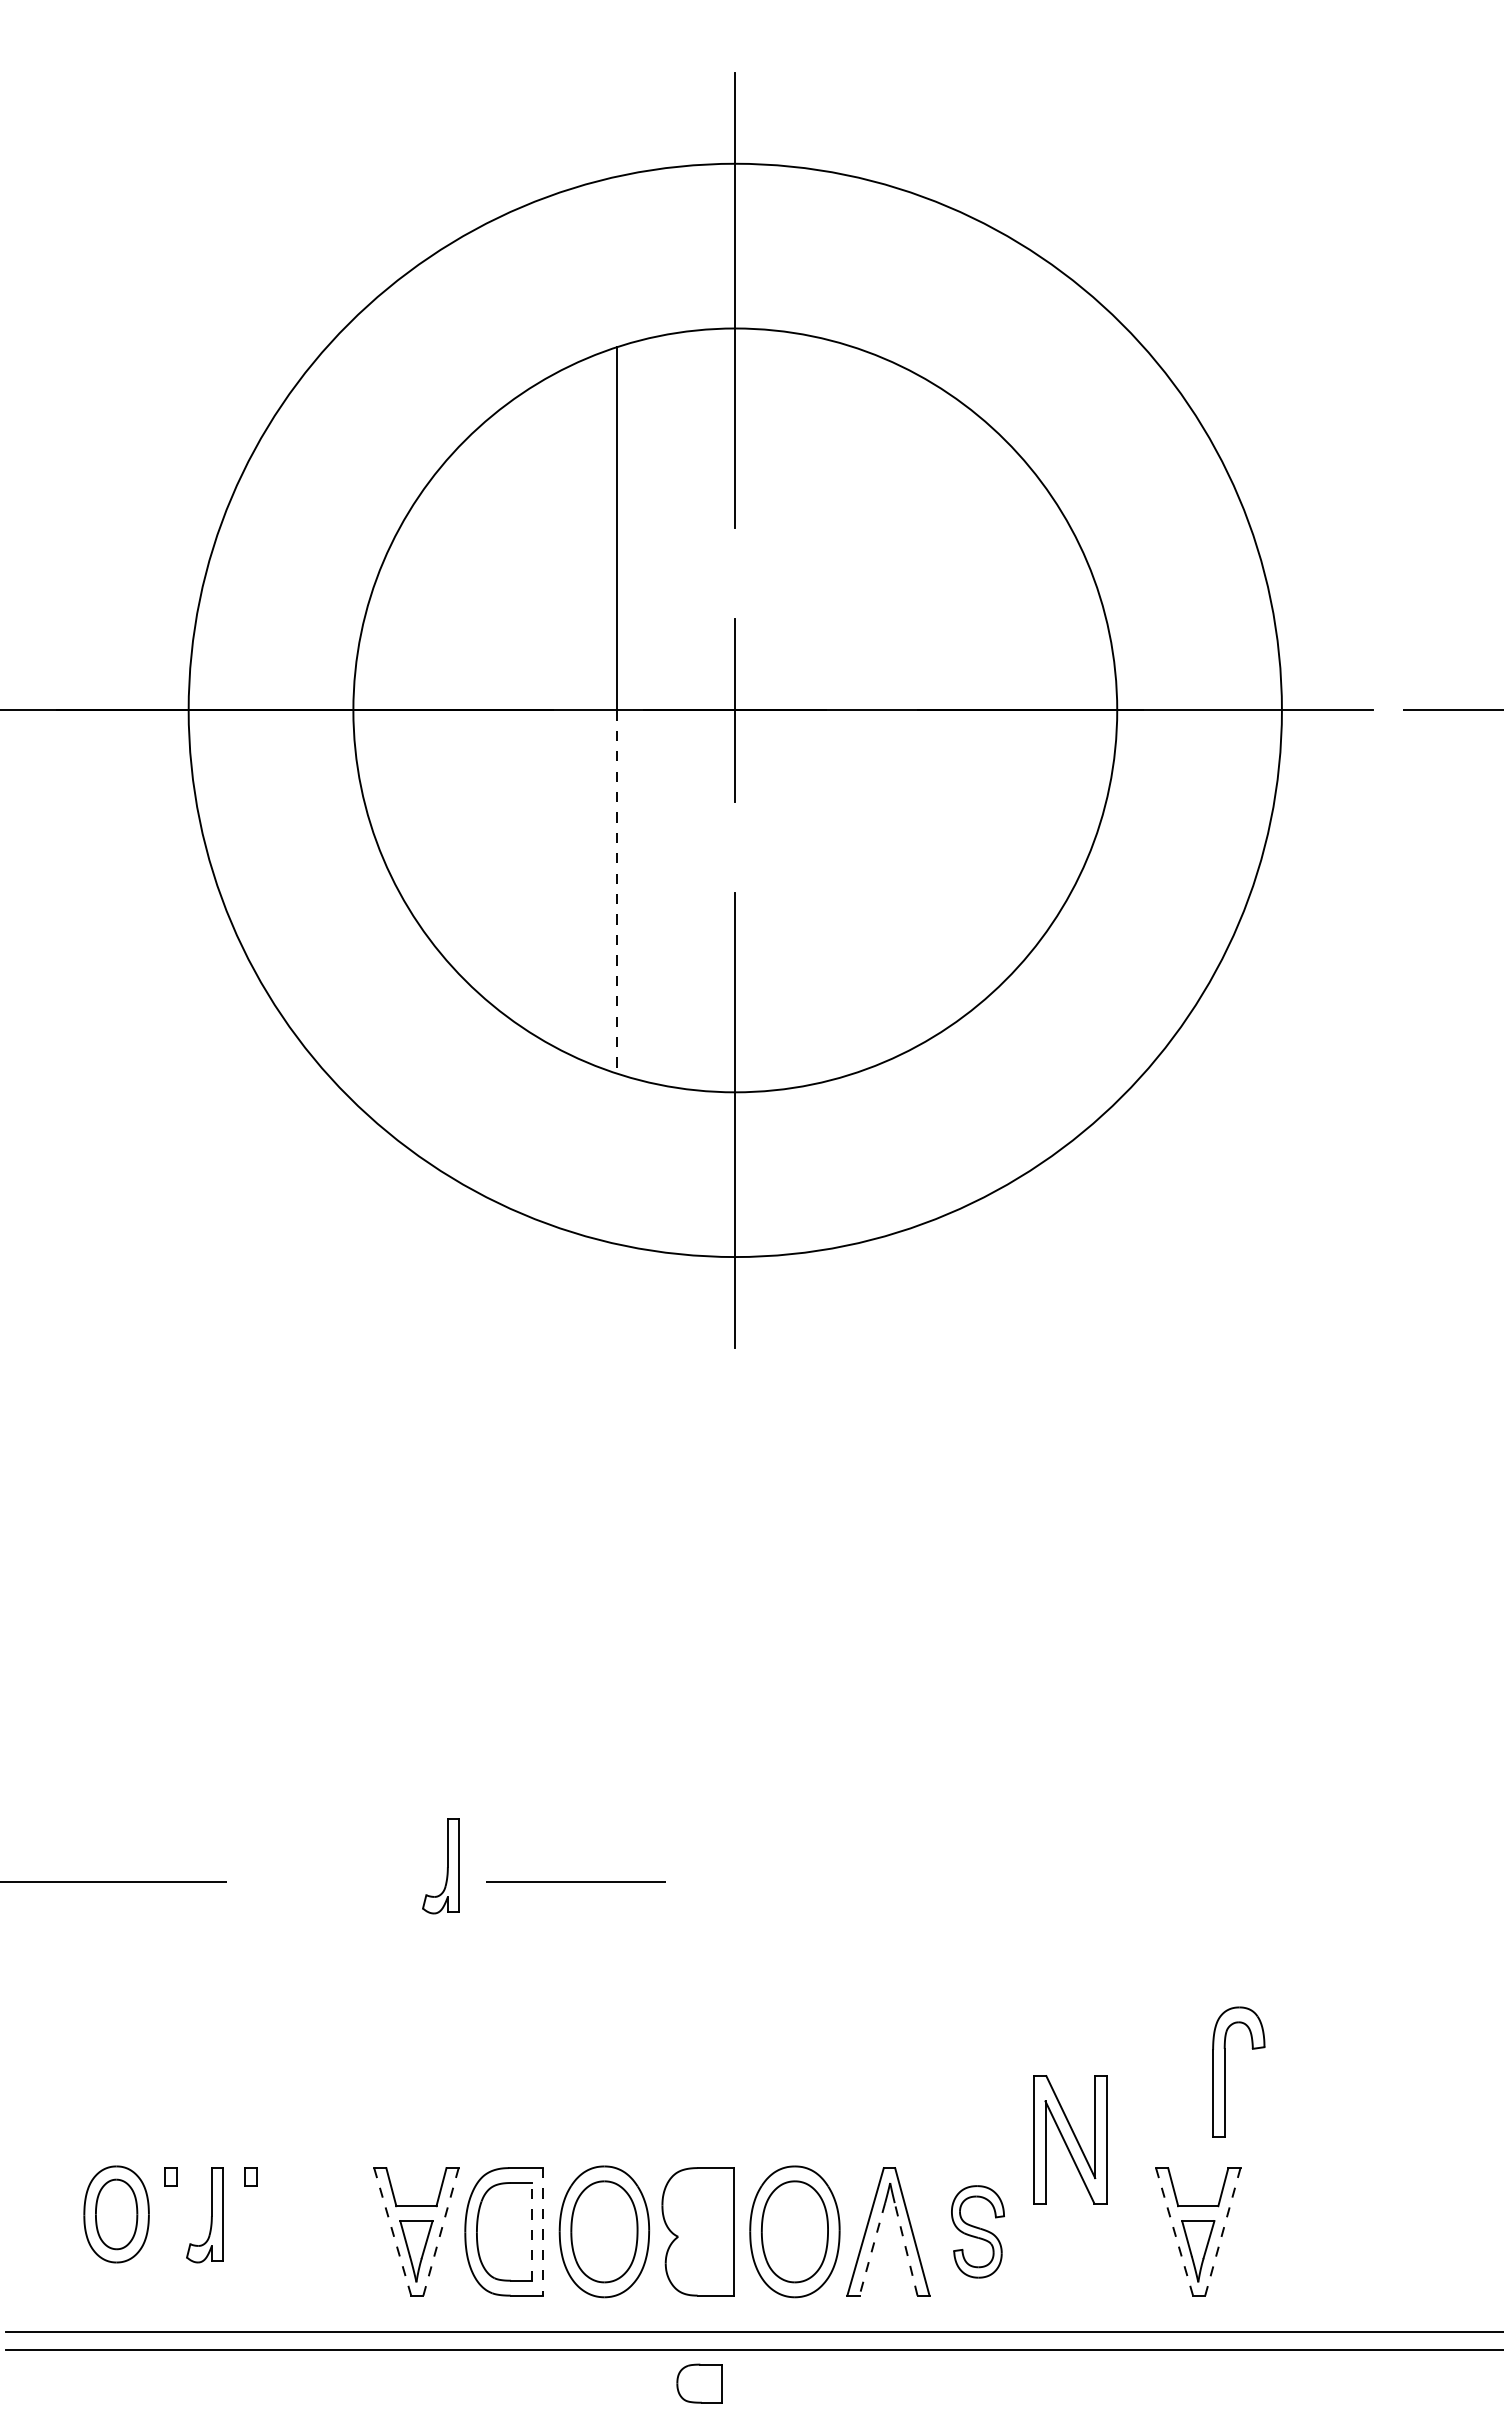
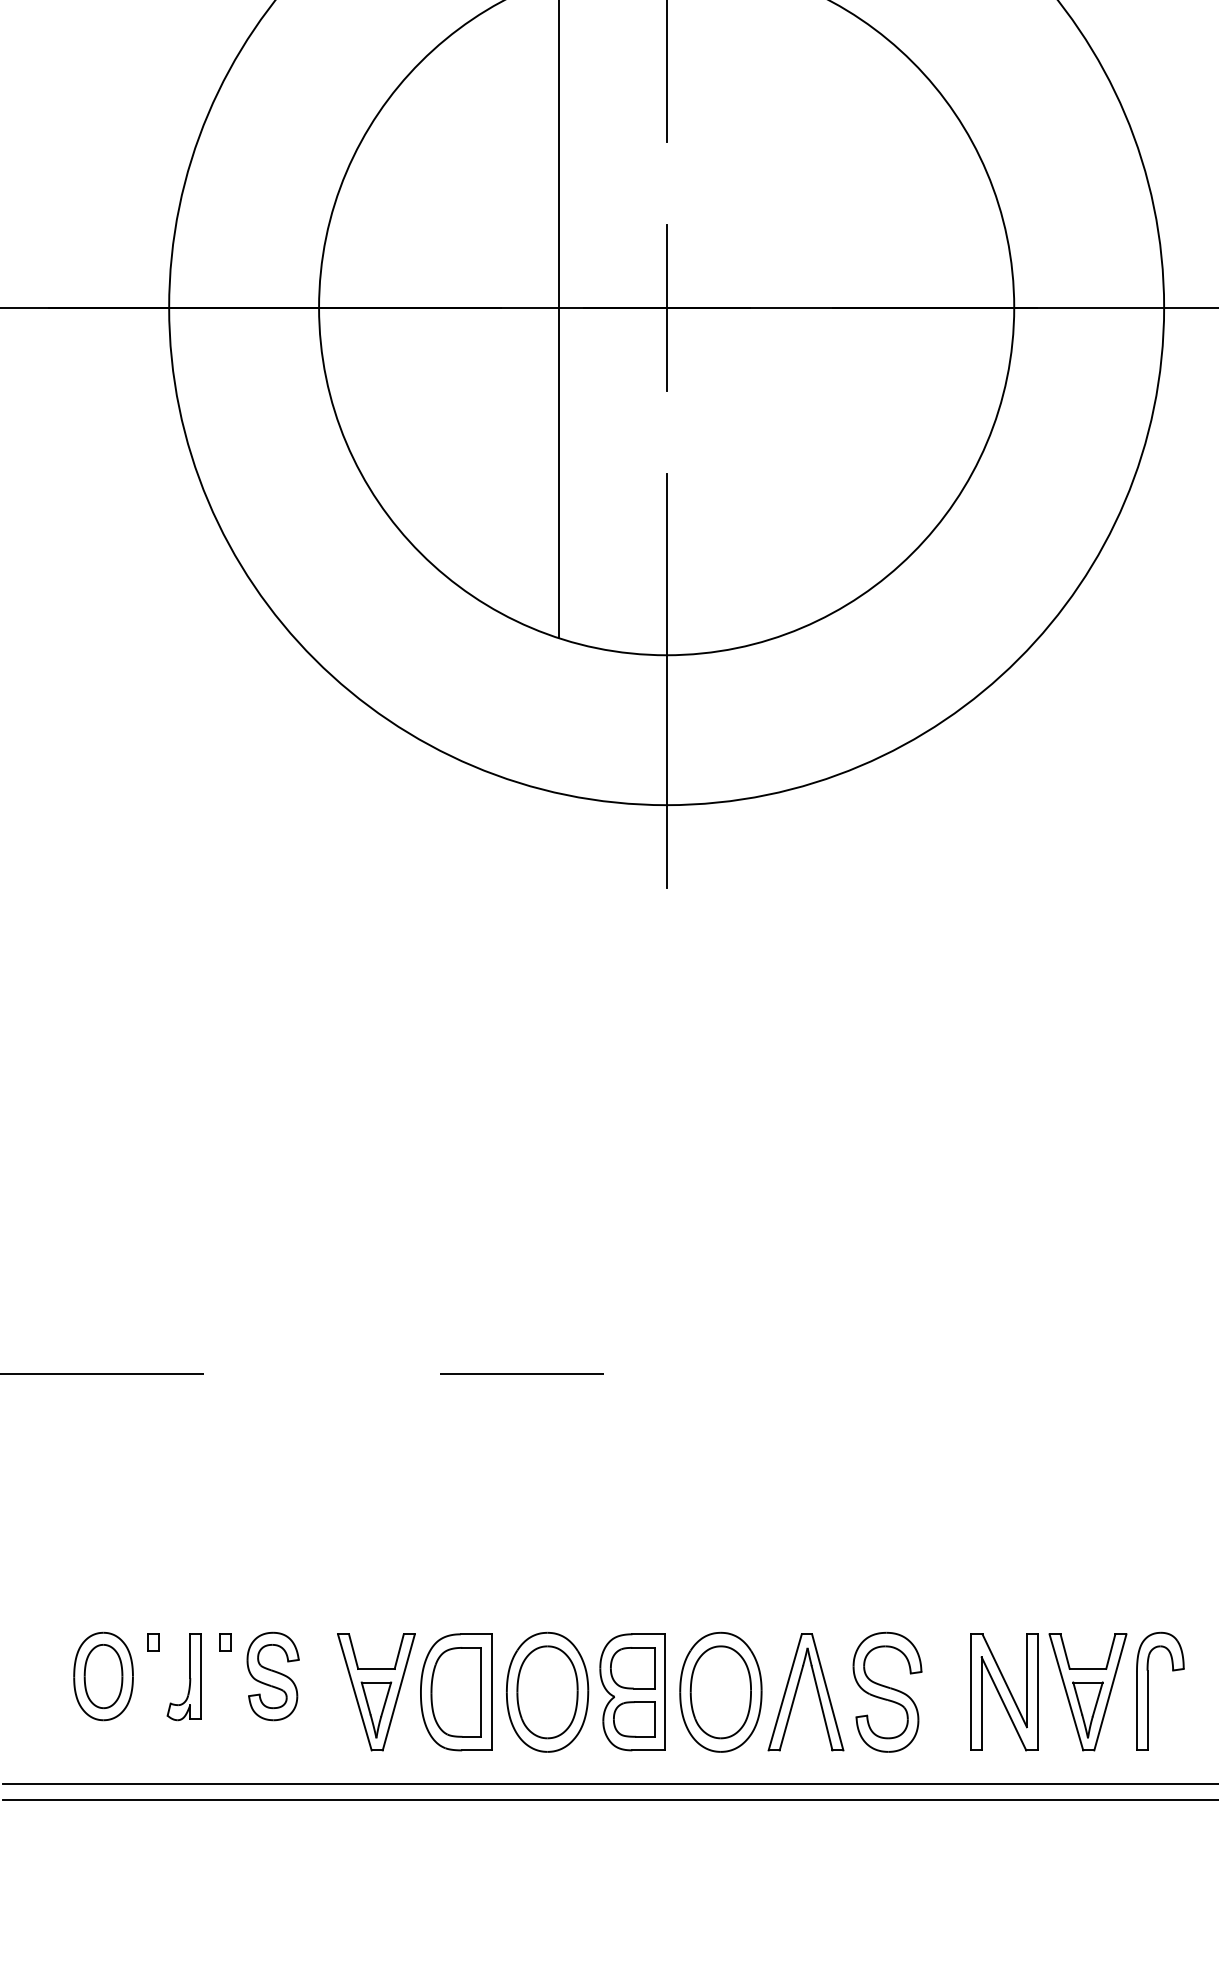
line: (616, 892) -> (558, 473), dashed -> solid
part: (447, 1866) -> (404, 1359), removed
part: (1225, 2071) -> (1148, 1691), moved
part: (1070, 2139) -> (1004, 1692), moved
part: (697, 2205) -> (632, 1668), added
part: (302, 2214) -> (272, 1676), added
line: (392, 2231) -> (354, 1692), dashed -> solid
line: (531, 2231) -> (481, 1692), dashed -> solid
line: (543, 2231) -> (492, 1692), dashed -> solid
part: (977, 2231) -> (887, 1692), size x1.43
line: (1174, 2231) -> (1066, 1692), dashed -> solid
line: (440, 2232) -> (398, 1692), dashed -> solid
line: (1222, 2232) -> (1110, 1692), dashed -> solid
line: (872, 2249) -> (791, 1708), dashed -> solid
line: (906, 2249) -> (822, 1708), dashed -> solid
part: (699, 2383) -> (634, 1719), moved

